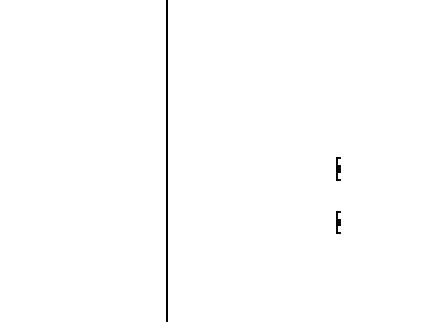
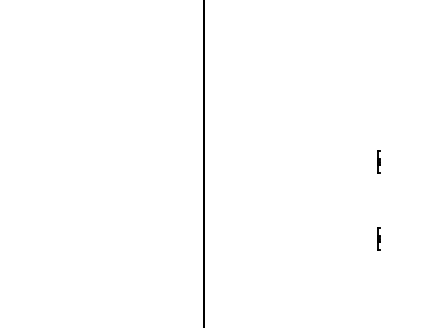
line: (338, 222) -> (378, 239), moved

